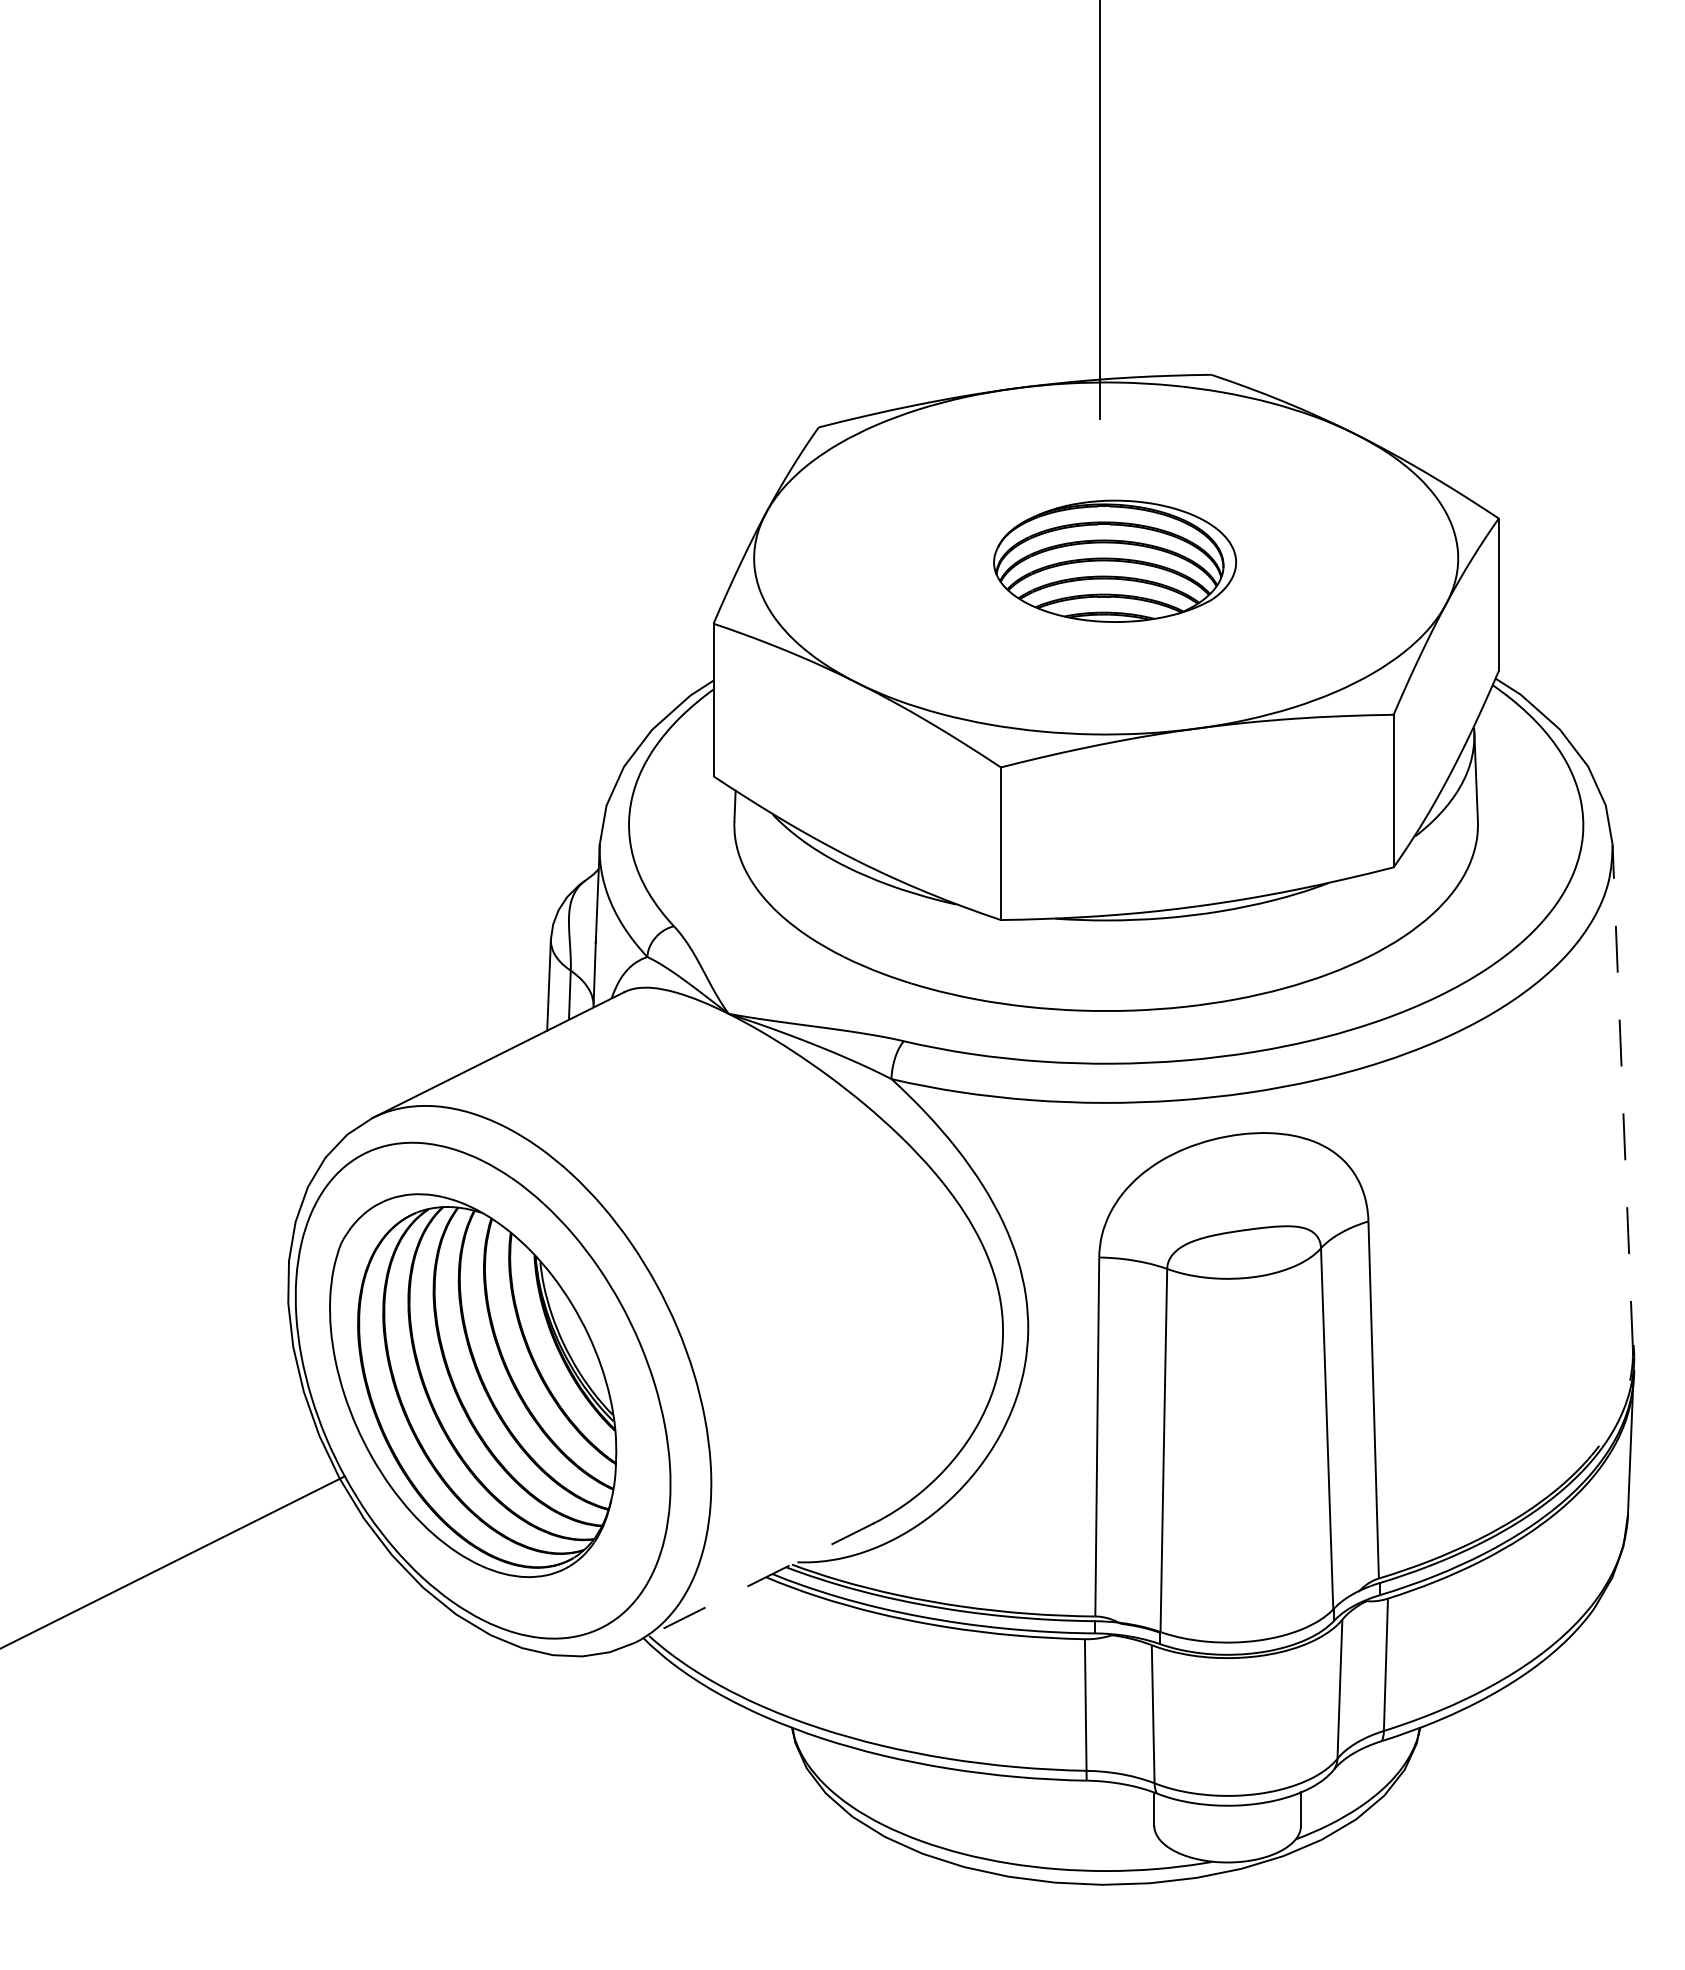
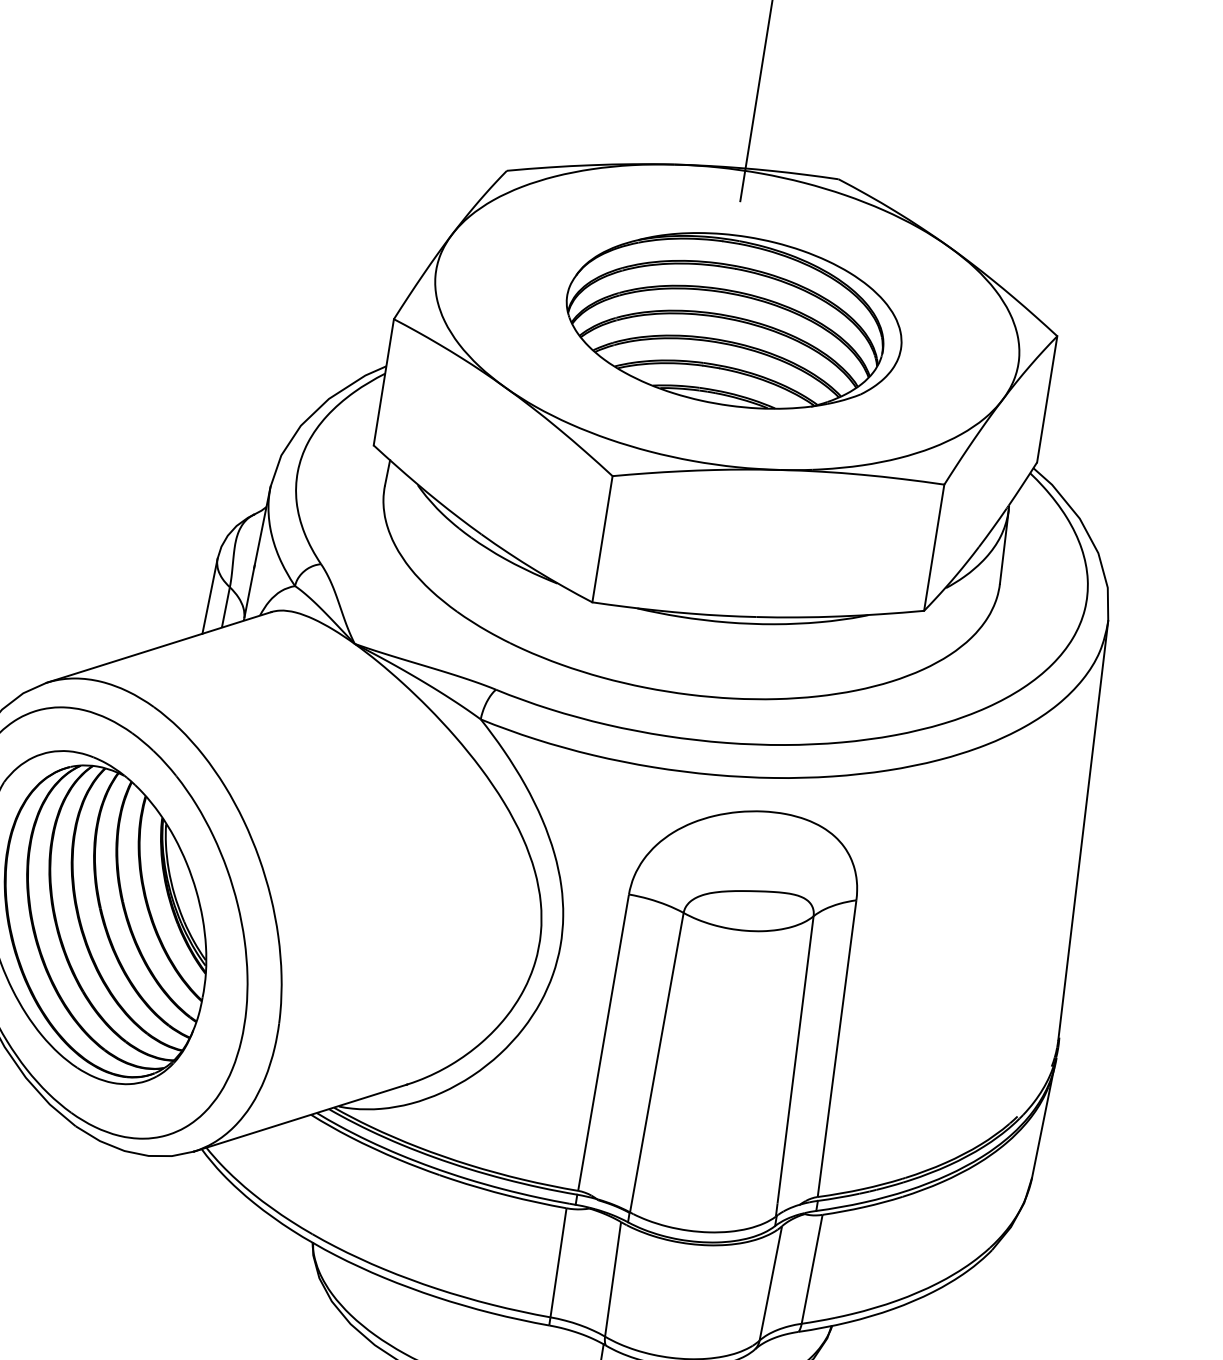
part: (1114, 561) -> (733, 320), size x1.67
line: (1622, 1096) -> (1083, 830), dashed -> solid
line: (753, 1583) -> (299, 1118), dashed -> solid

